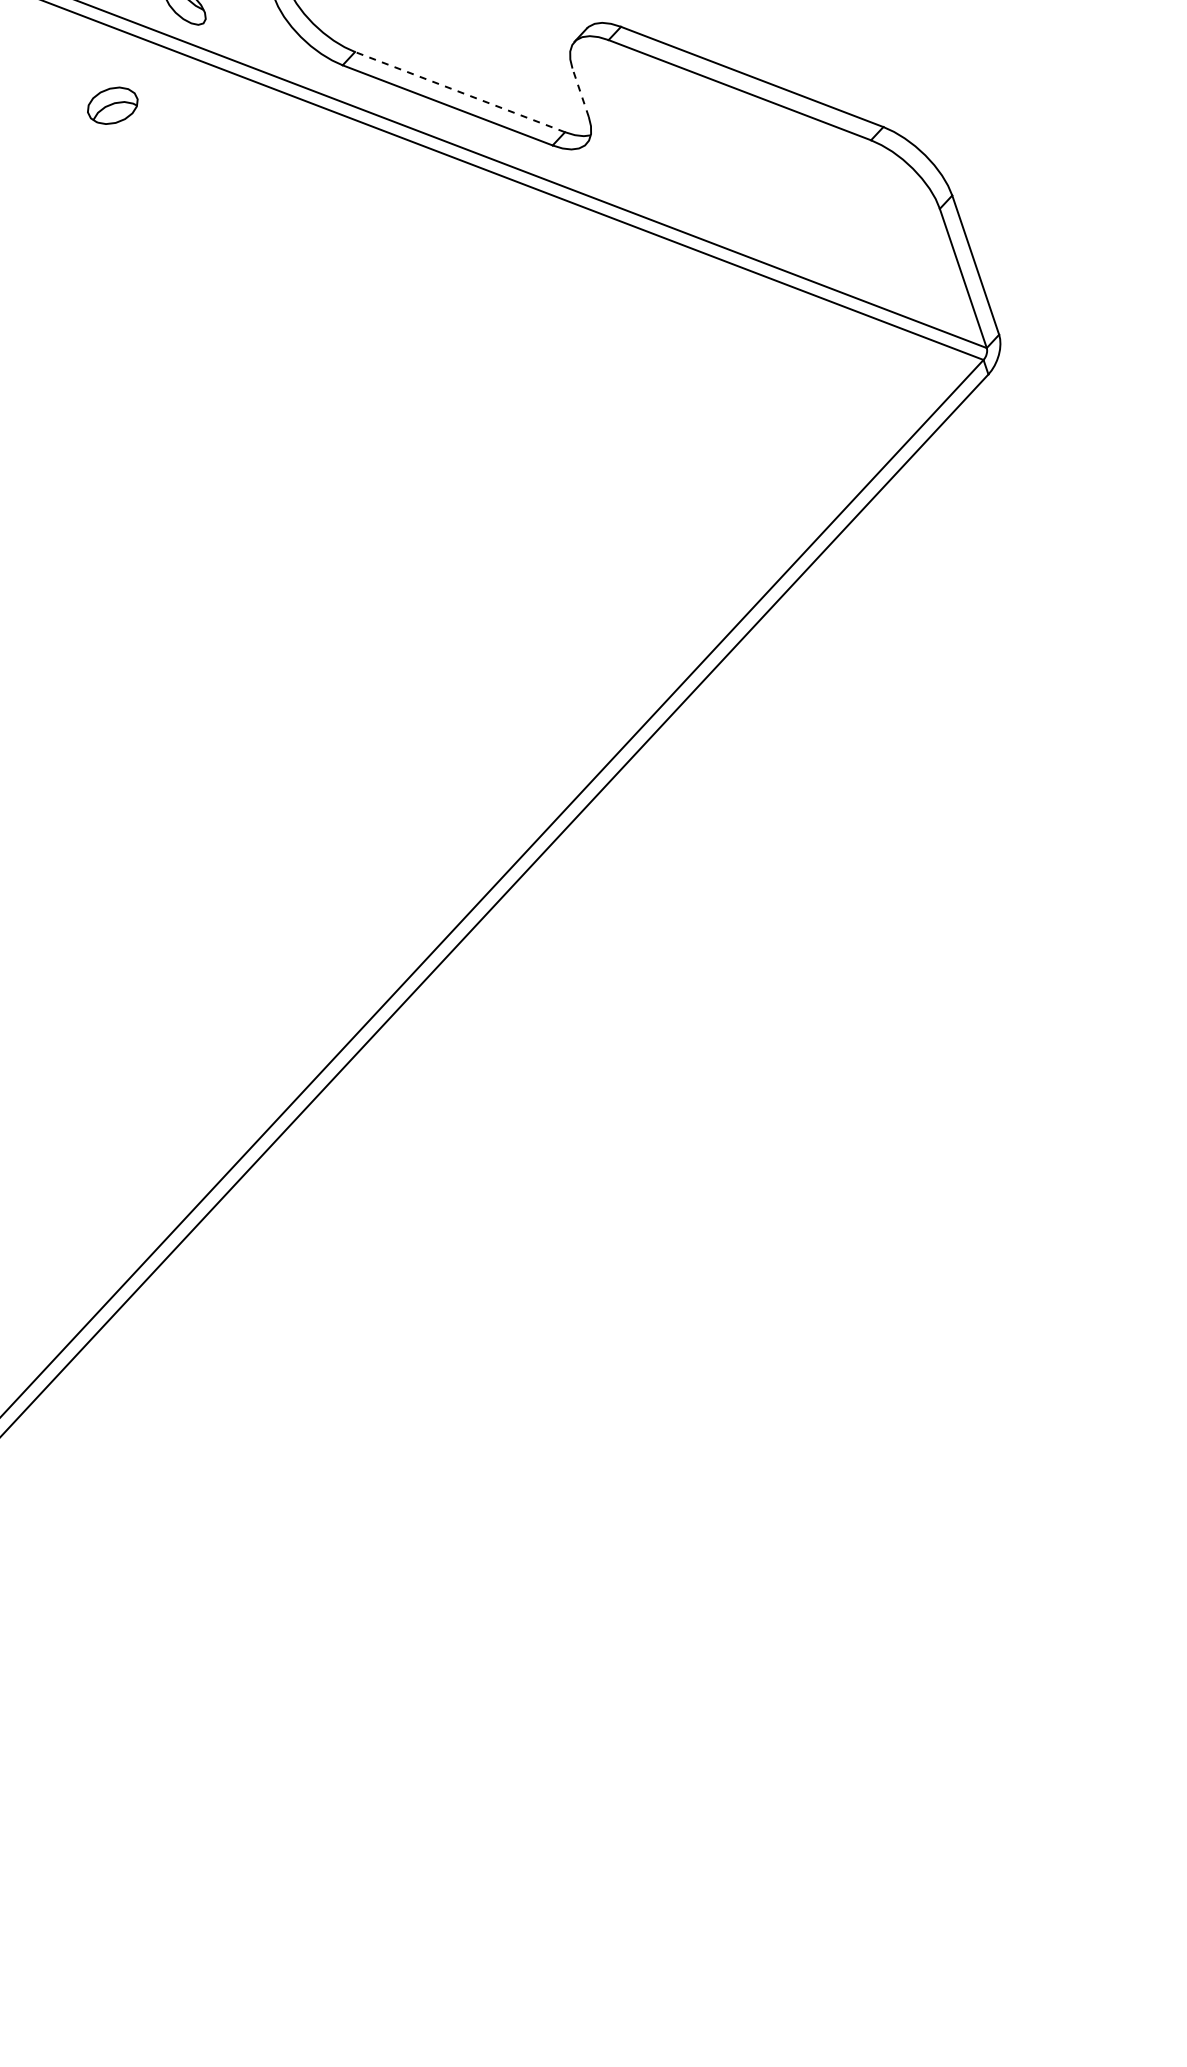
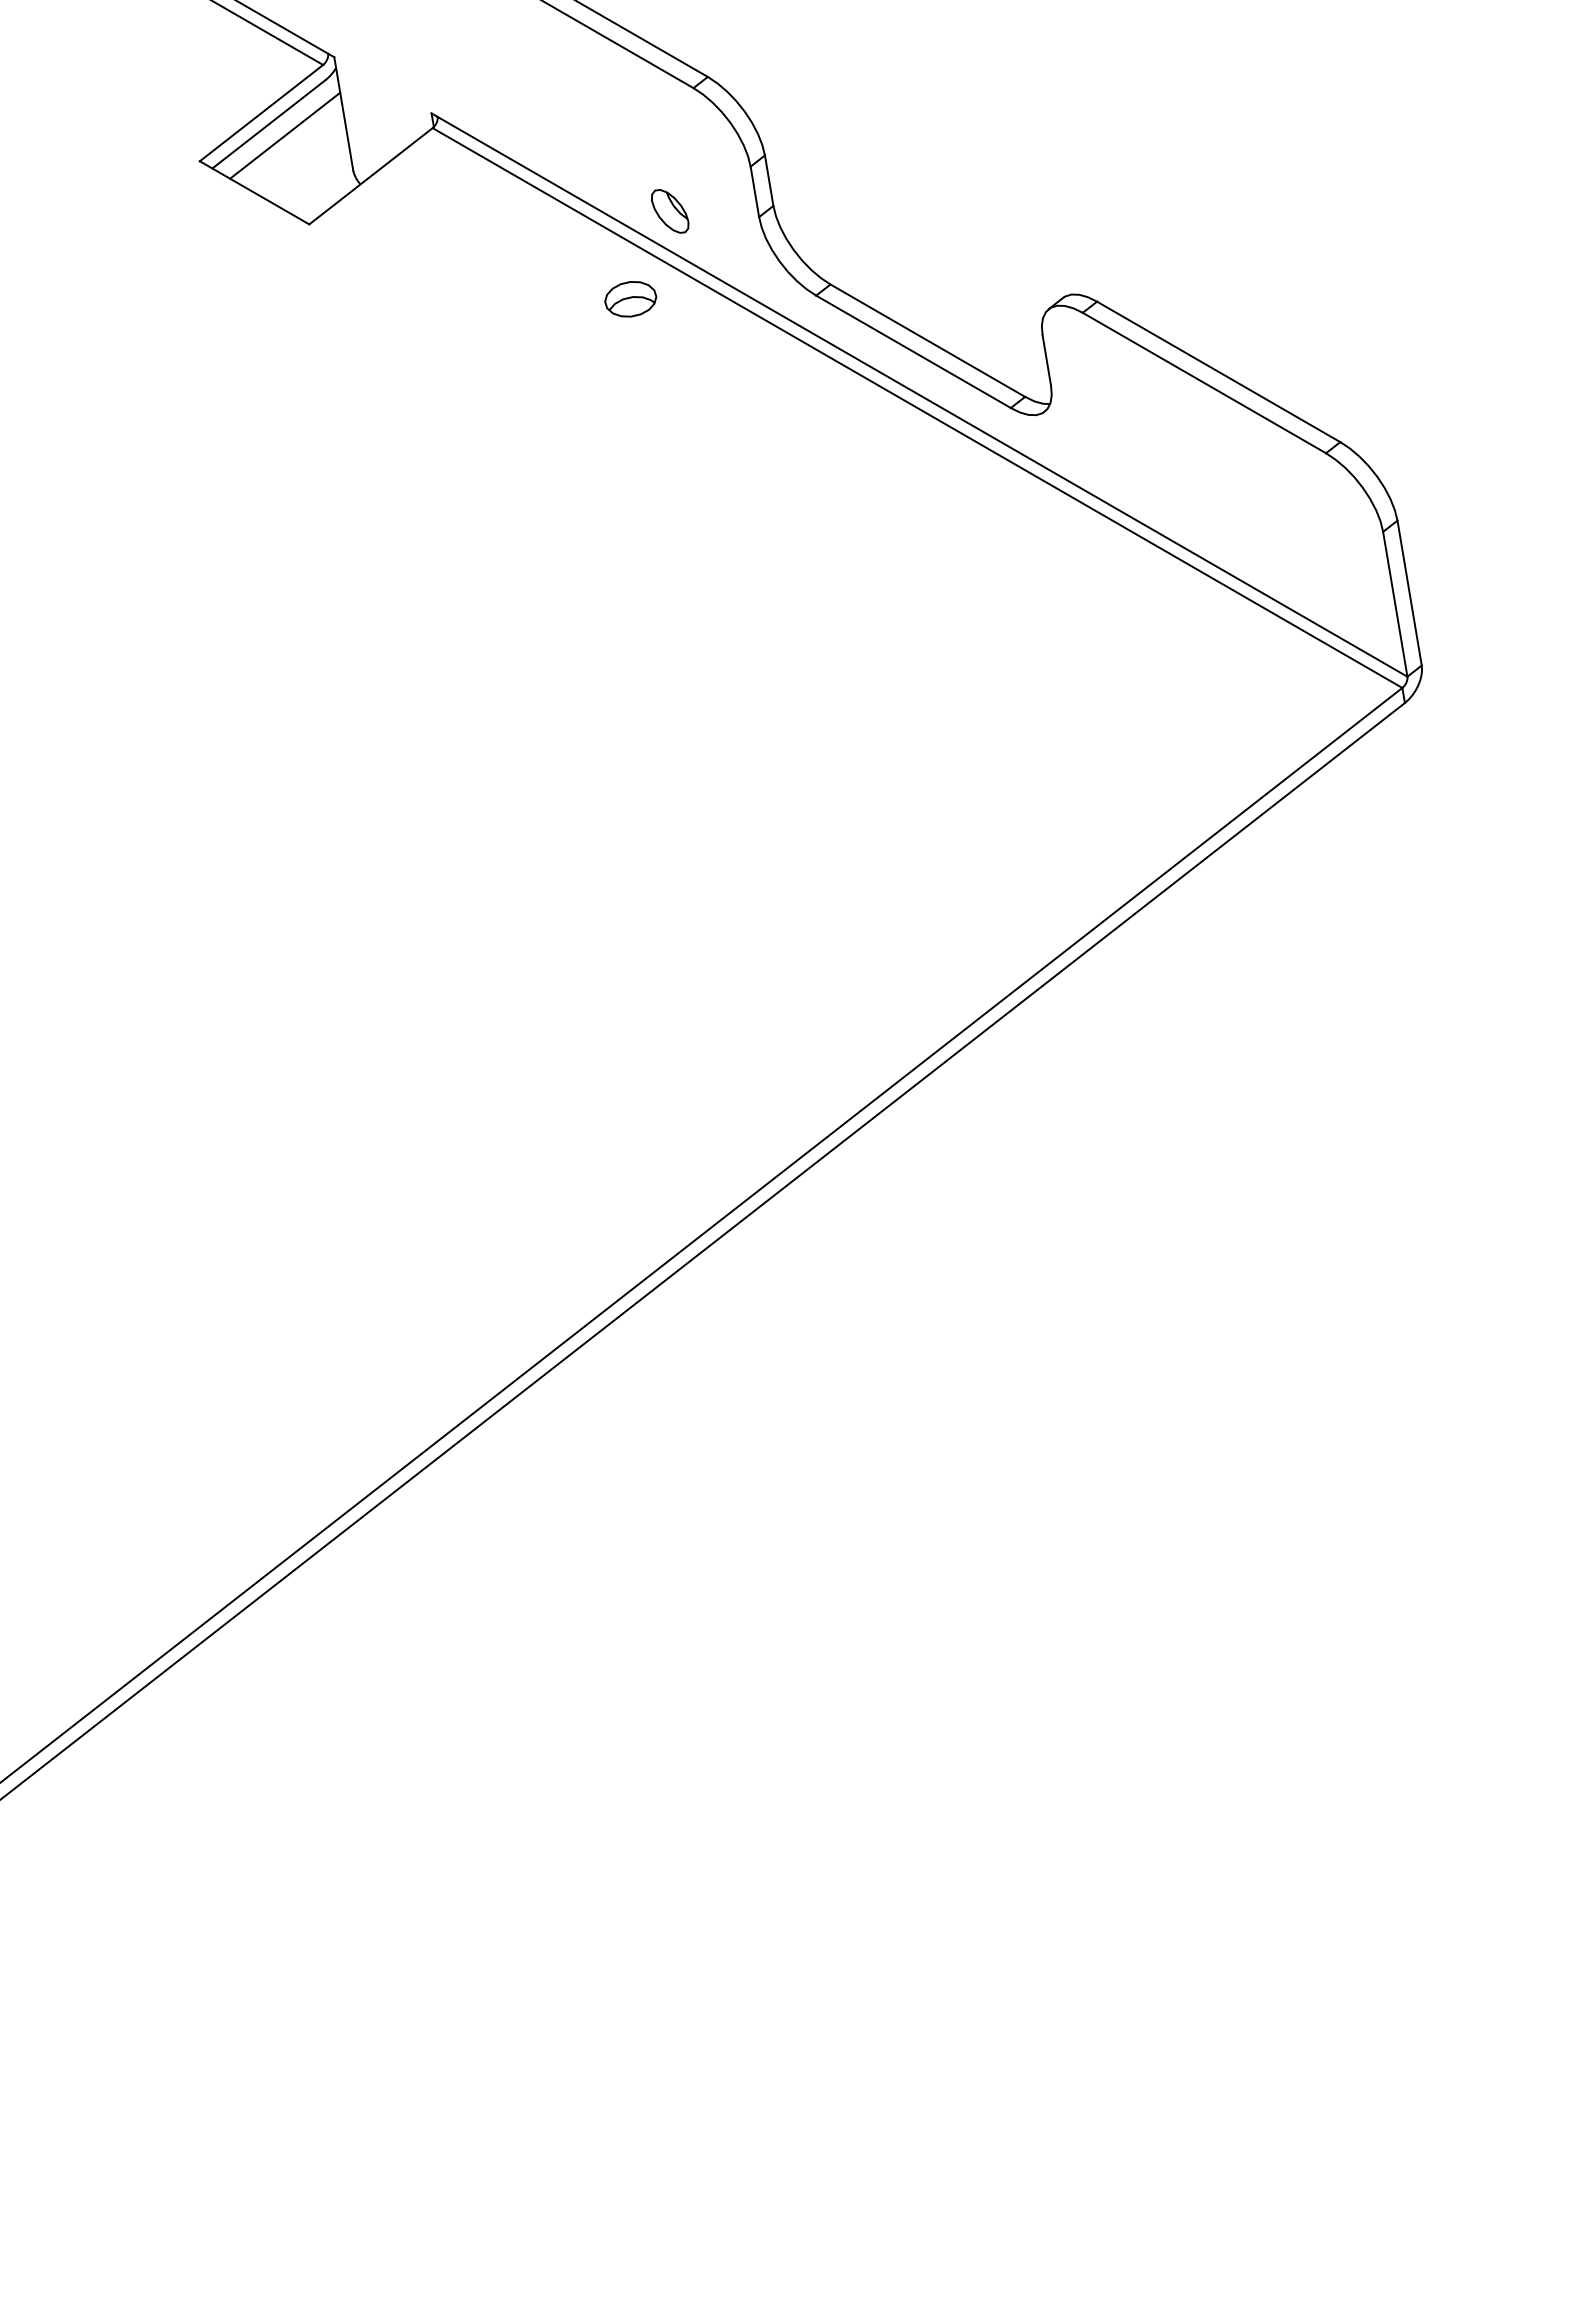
line: (459, 91) -> (927, 340), dashed -> solid
line: (580, 92) -> (1046, 360), dashed -> solid
part: (112, 106) -> (630, 299), moved

